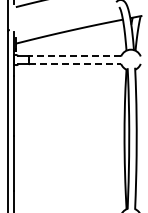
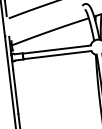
line: (74, 56) -> (56, 49), dashed -> solid
line: (75, 63) -> (57, 54), dashed -> solid

